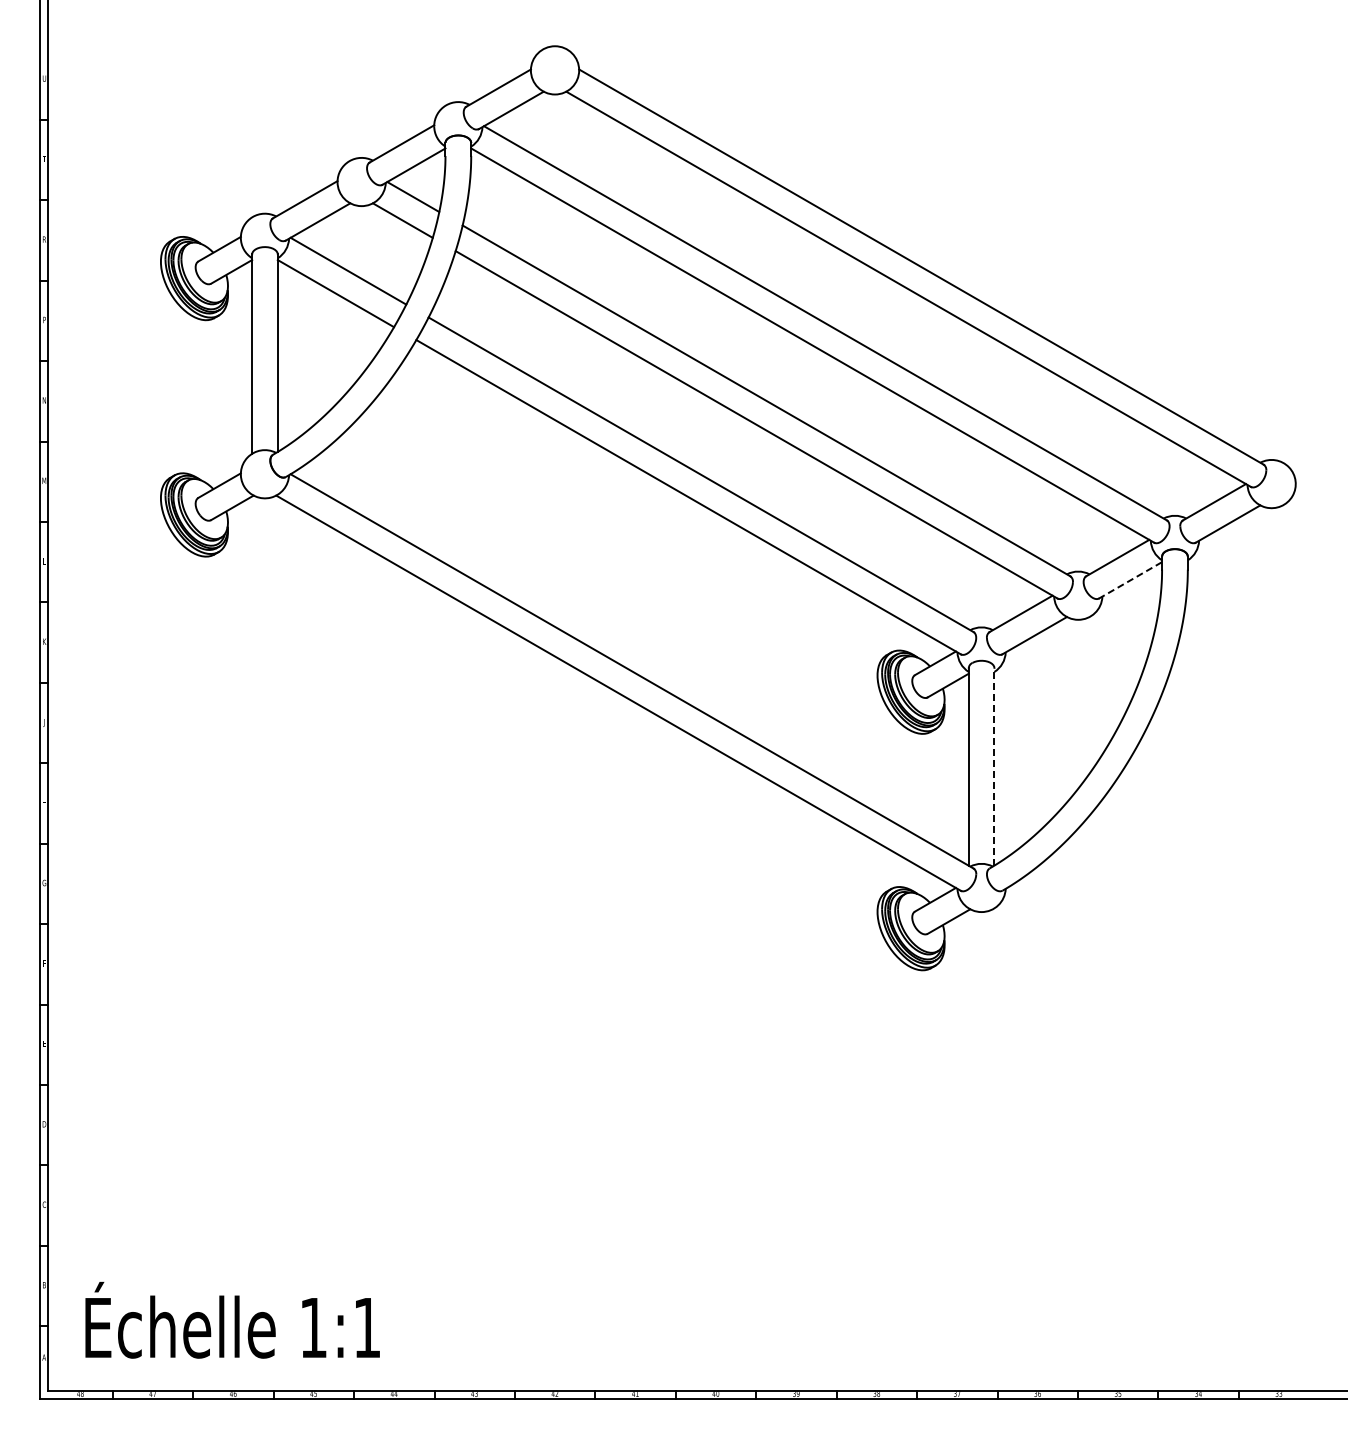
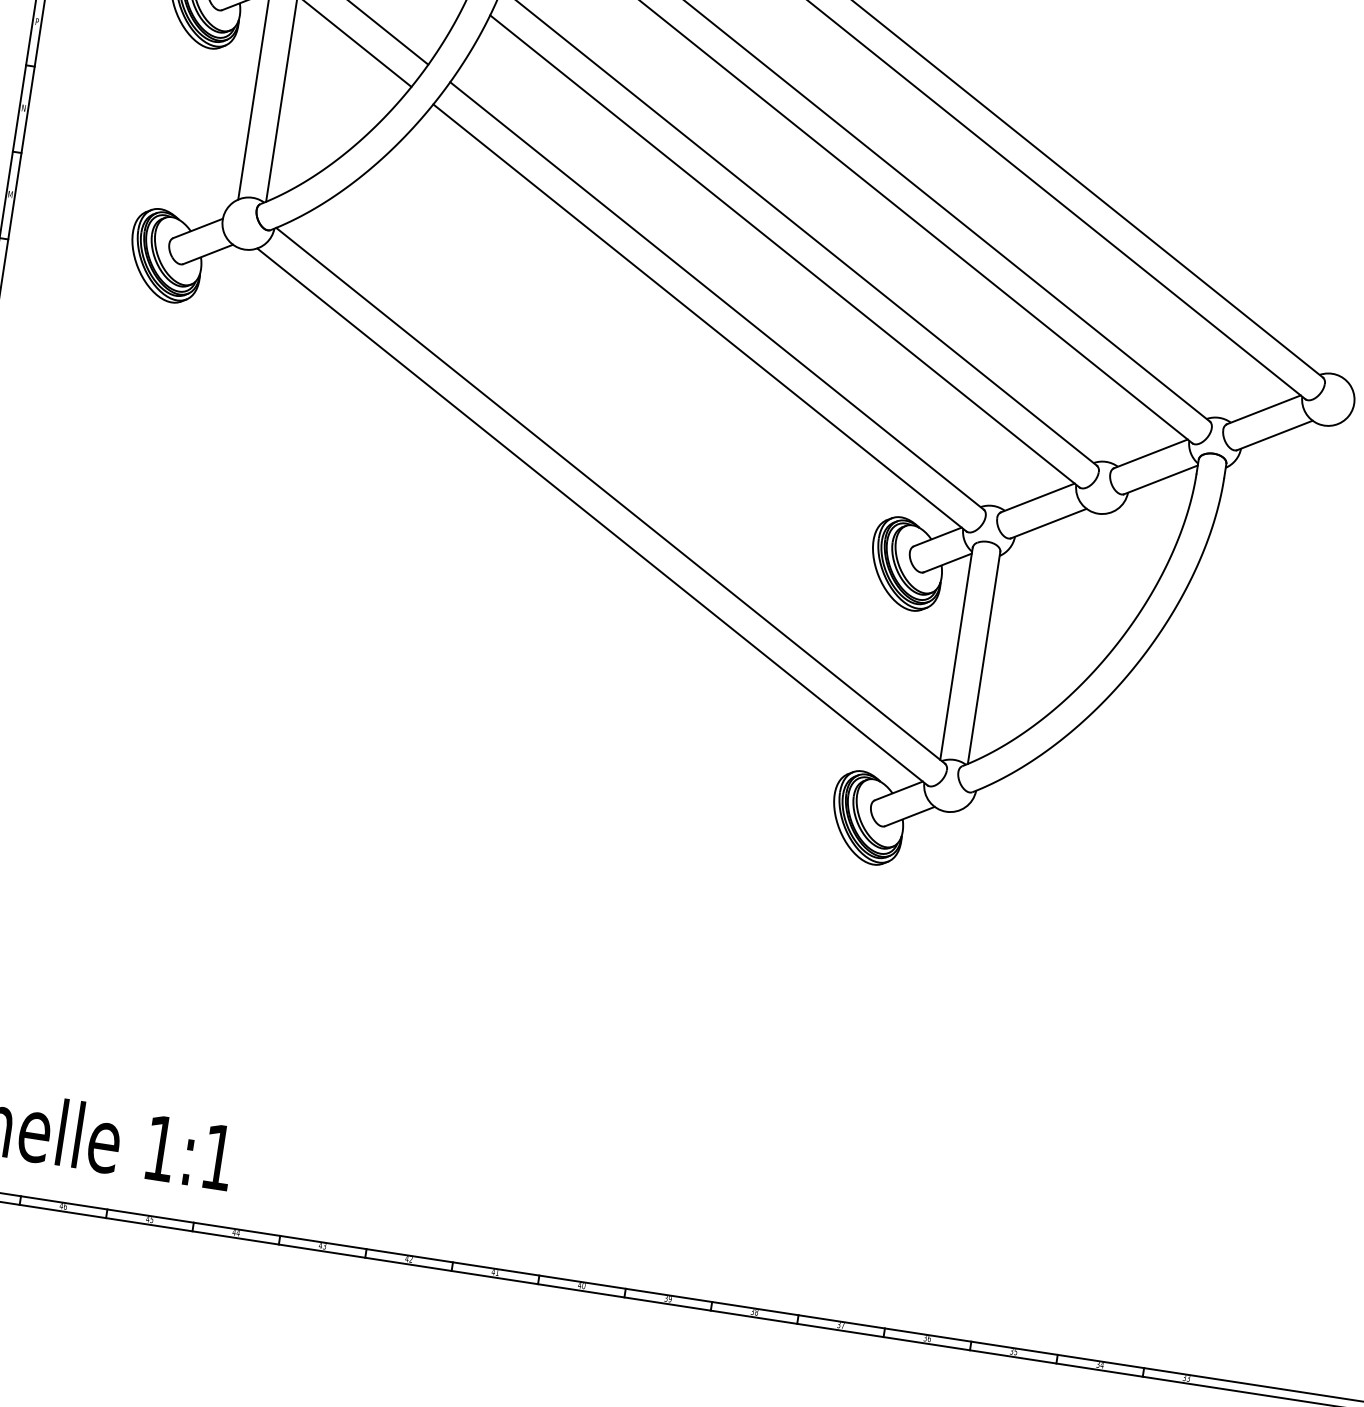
line: (1130, 580) -> (1160, 480), dashed -> solid
line: (994, 766) -> (984, 657), dashed -> solid

